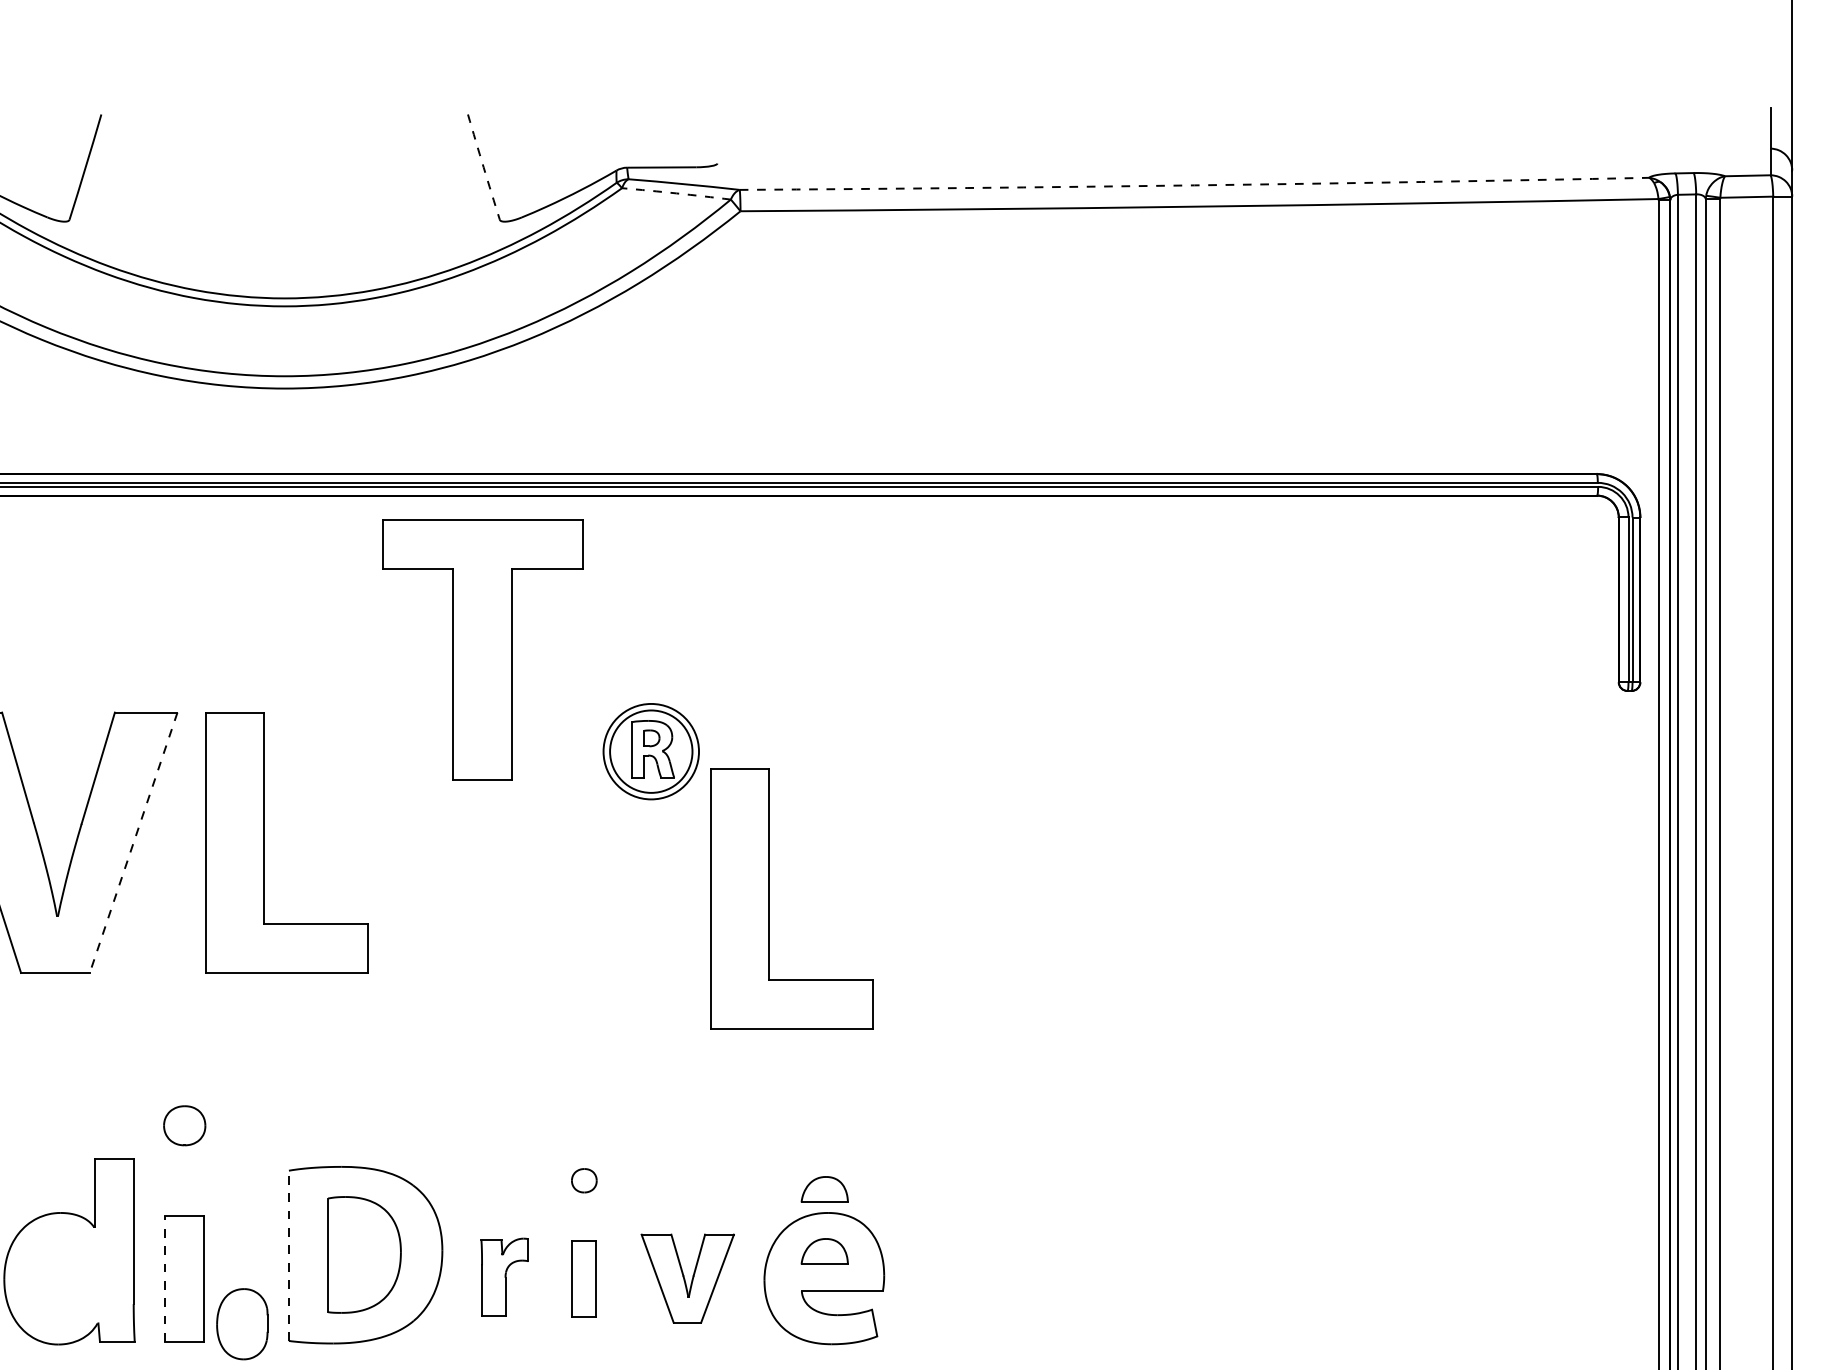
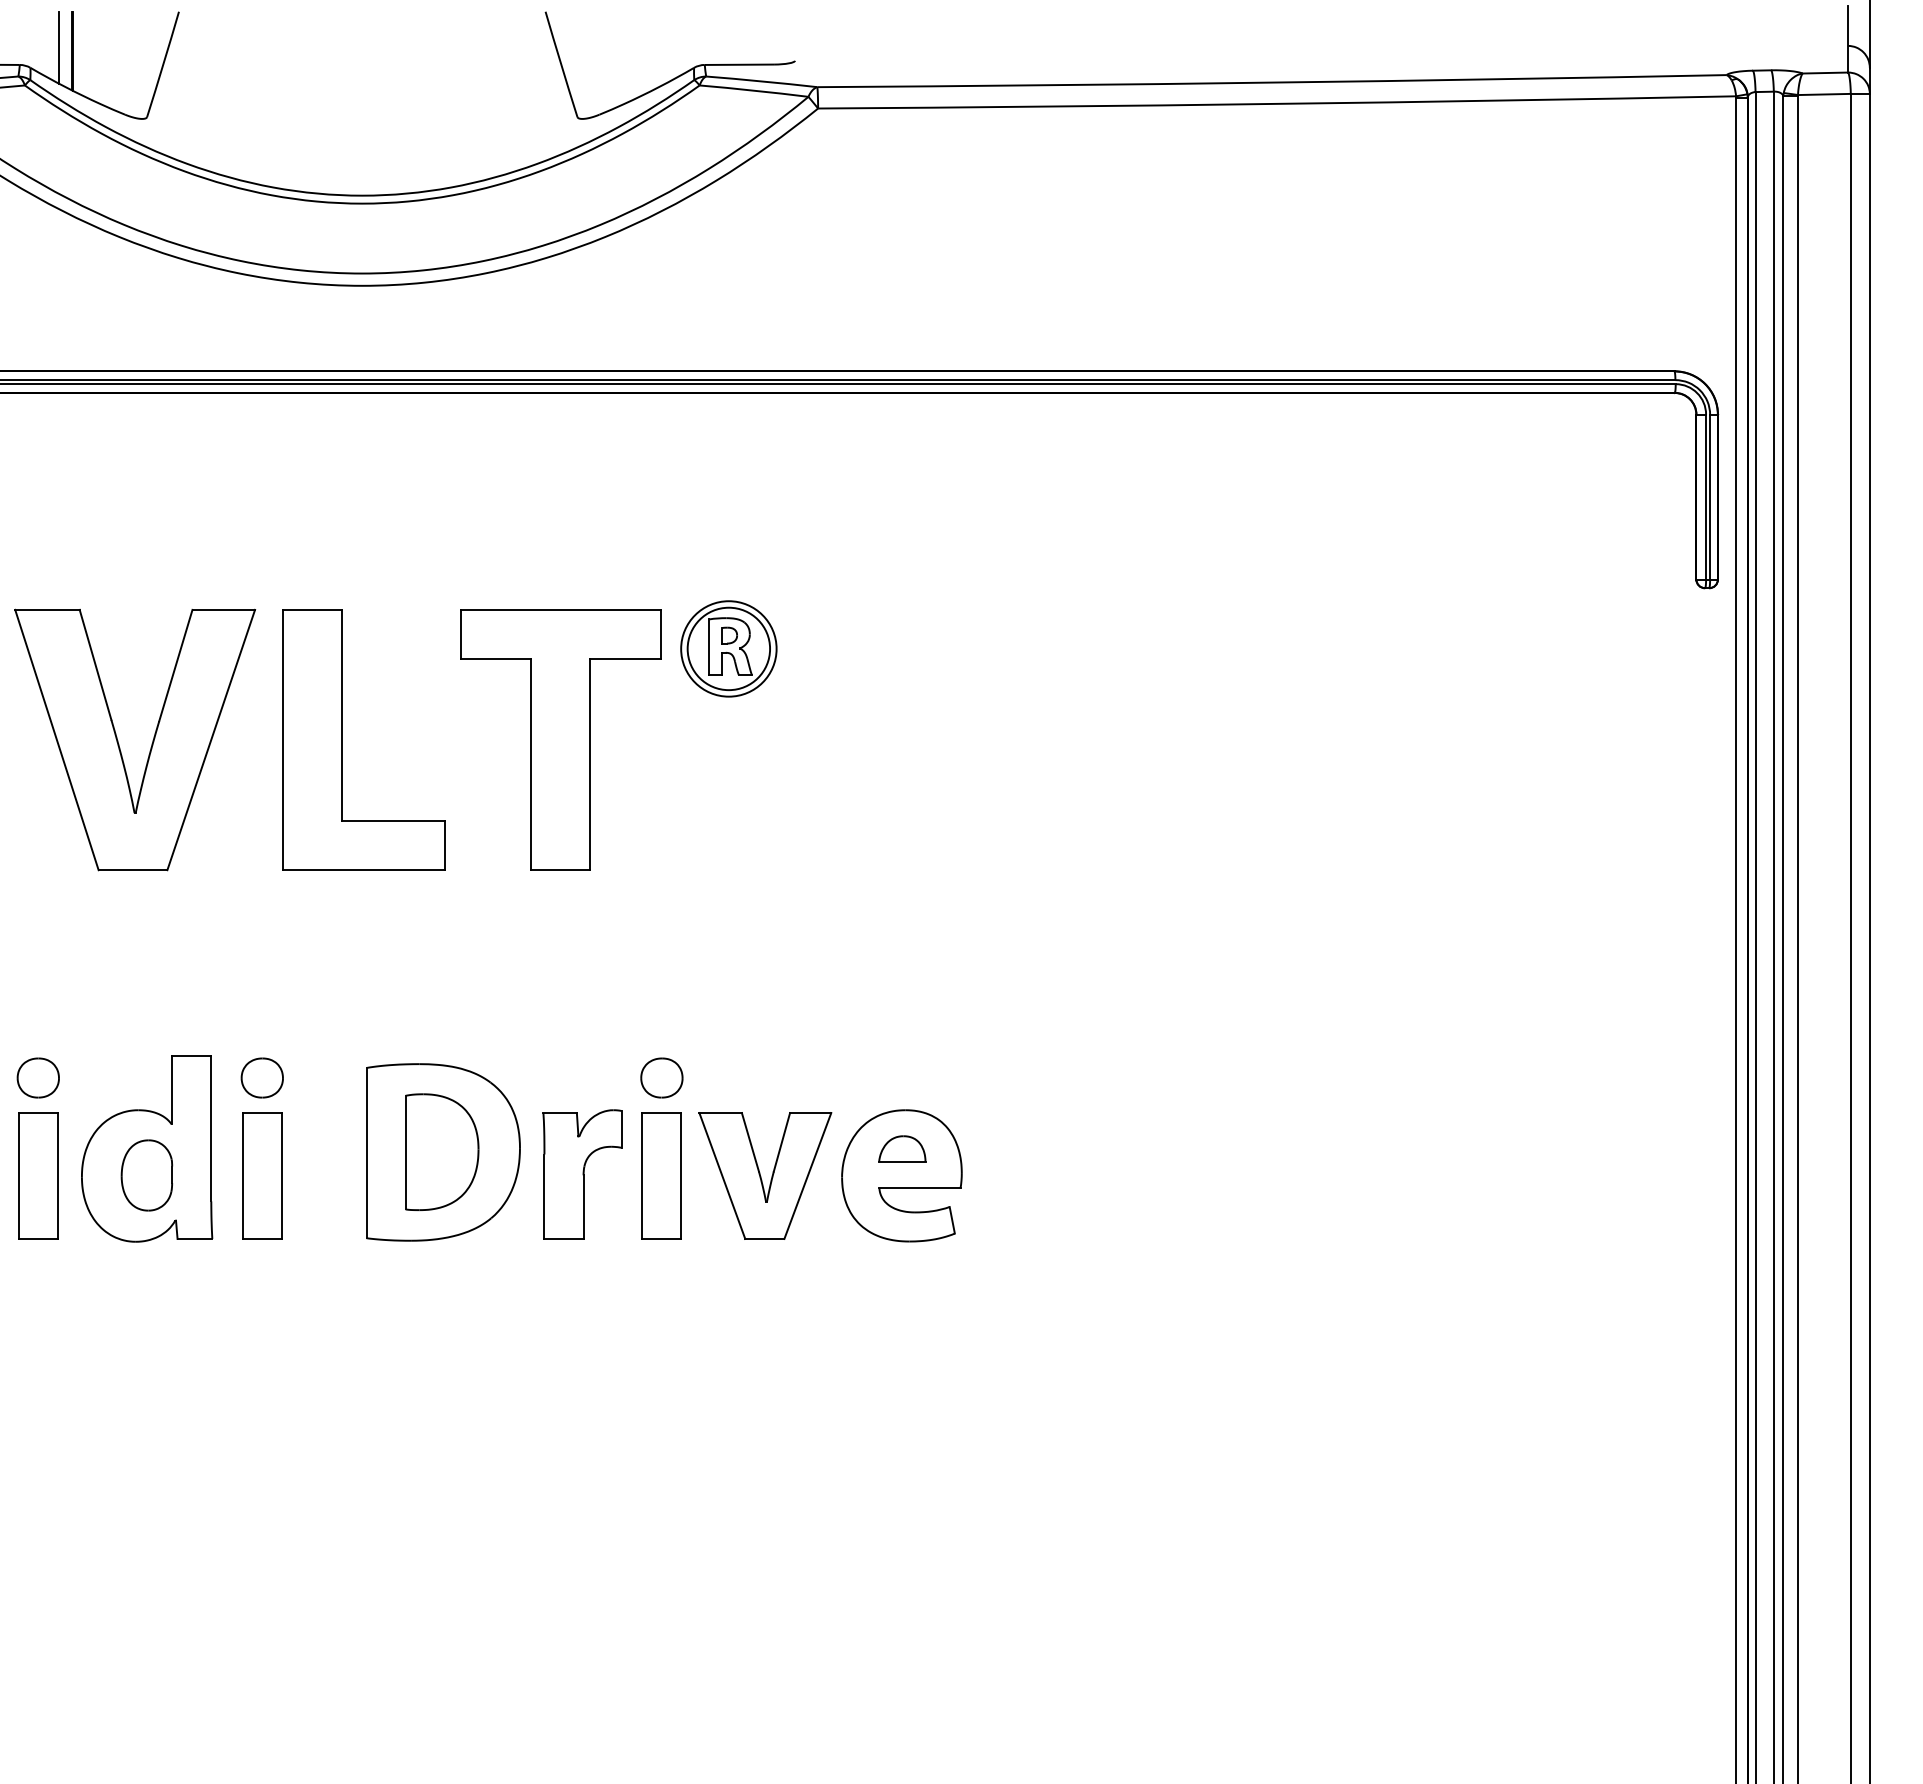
arc: (483, 167) -> (561, 64), dashed -> solid
arc: (1194, 185) -> (1272, 82), dashed -> solid
arc: (676, 193) -> (754, 90), dashed -> solid
part: (482, 649) -> (560, 739), moved
line: (133, 843) -> (211, 740), dashed -> solid
part: (769, 898) -> (847, 795), removed
part: (183, 1125) -> (261, 1077), moved
part: (583, 1180) -> (661, 1077), size x1.67
part: (824, 1189) -> (902, 1086), removed
line: (288, 1255) -> (366, 1152), dashed -> solid
part: (504, 1277) -> (582, 1174), size x1.67
part: (583, 1278) -> (661, 1175), size x1.67
part: (687, 1278) -> (765, 1175), size x1.43
line: (164, 1279) -> (242, 1176), dashed -> solid
part: (241, 1324) -> (146, 1175), moved

